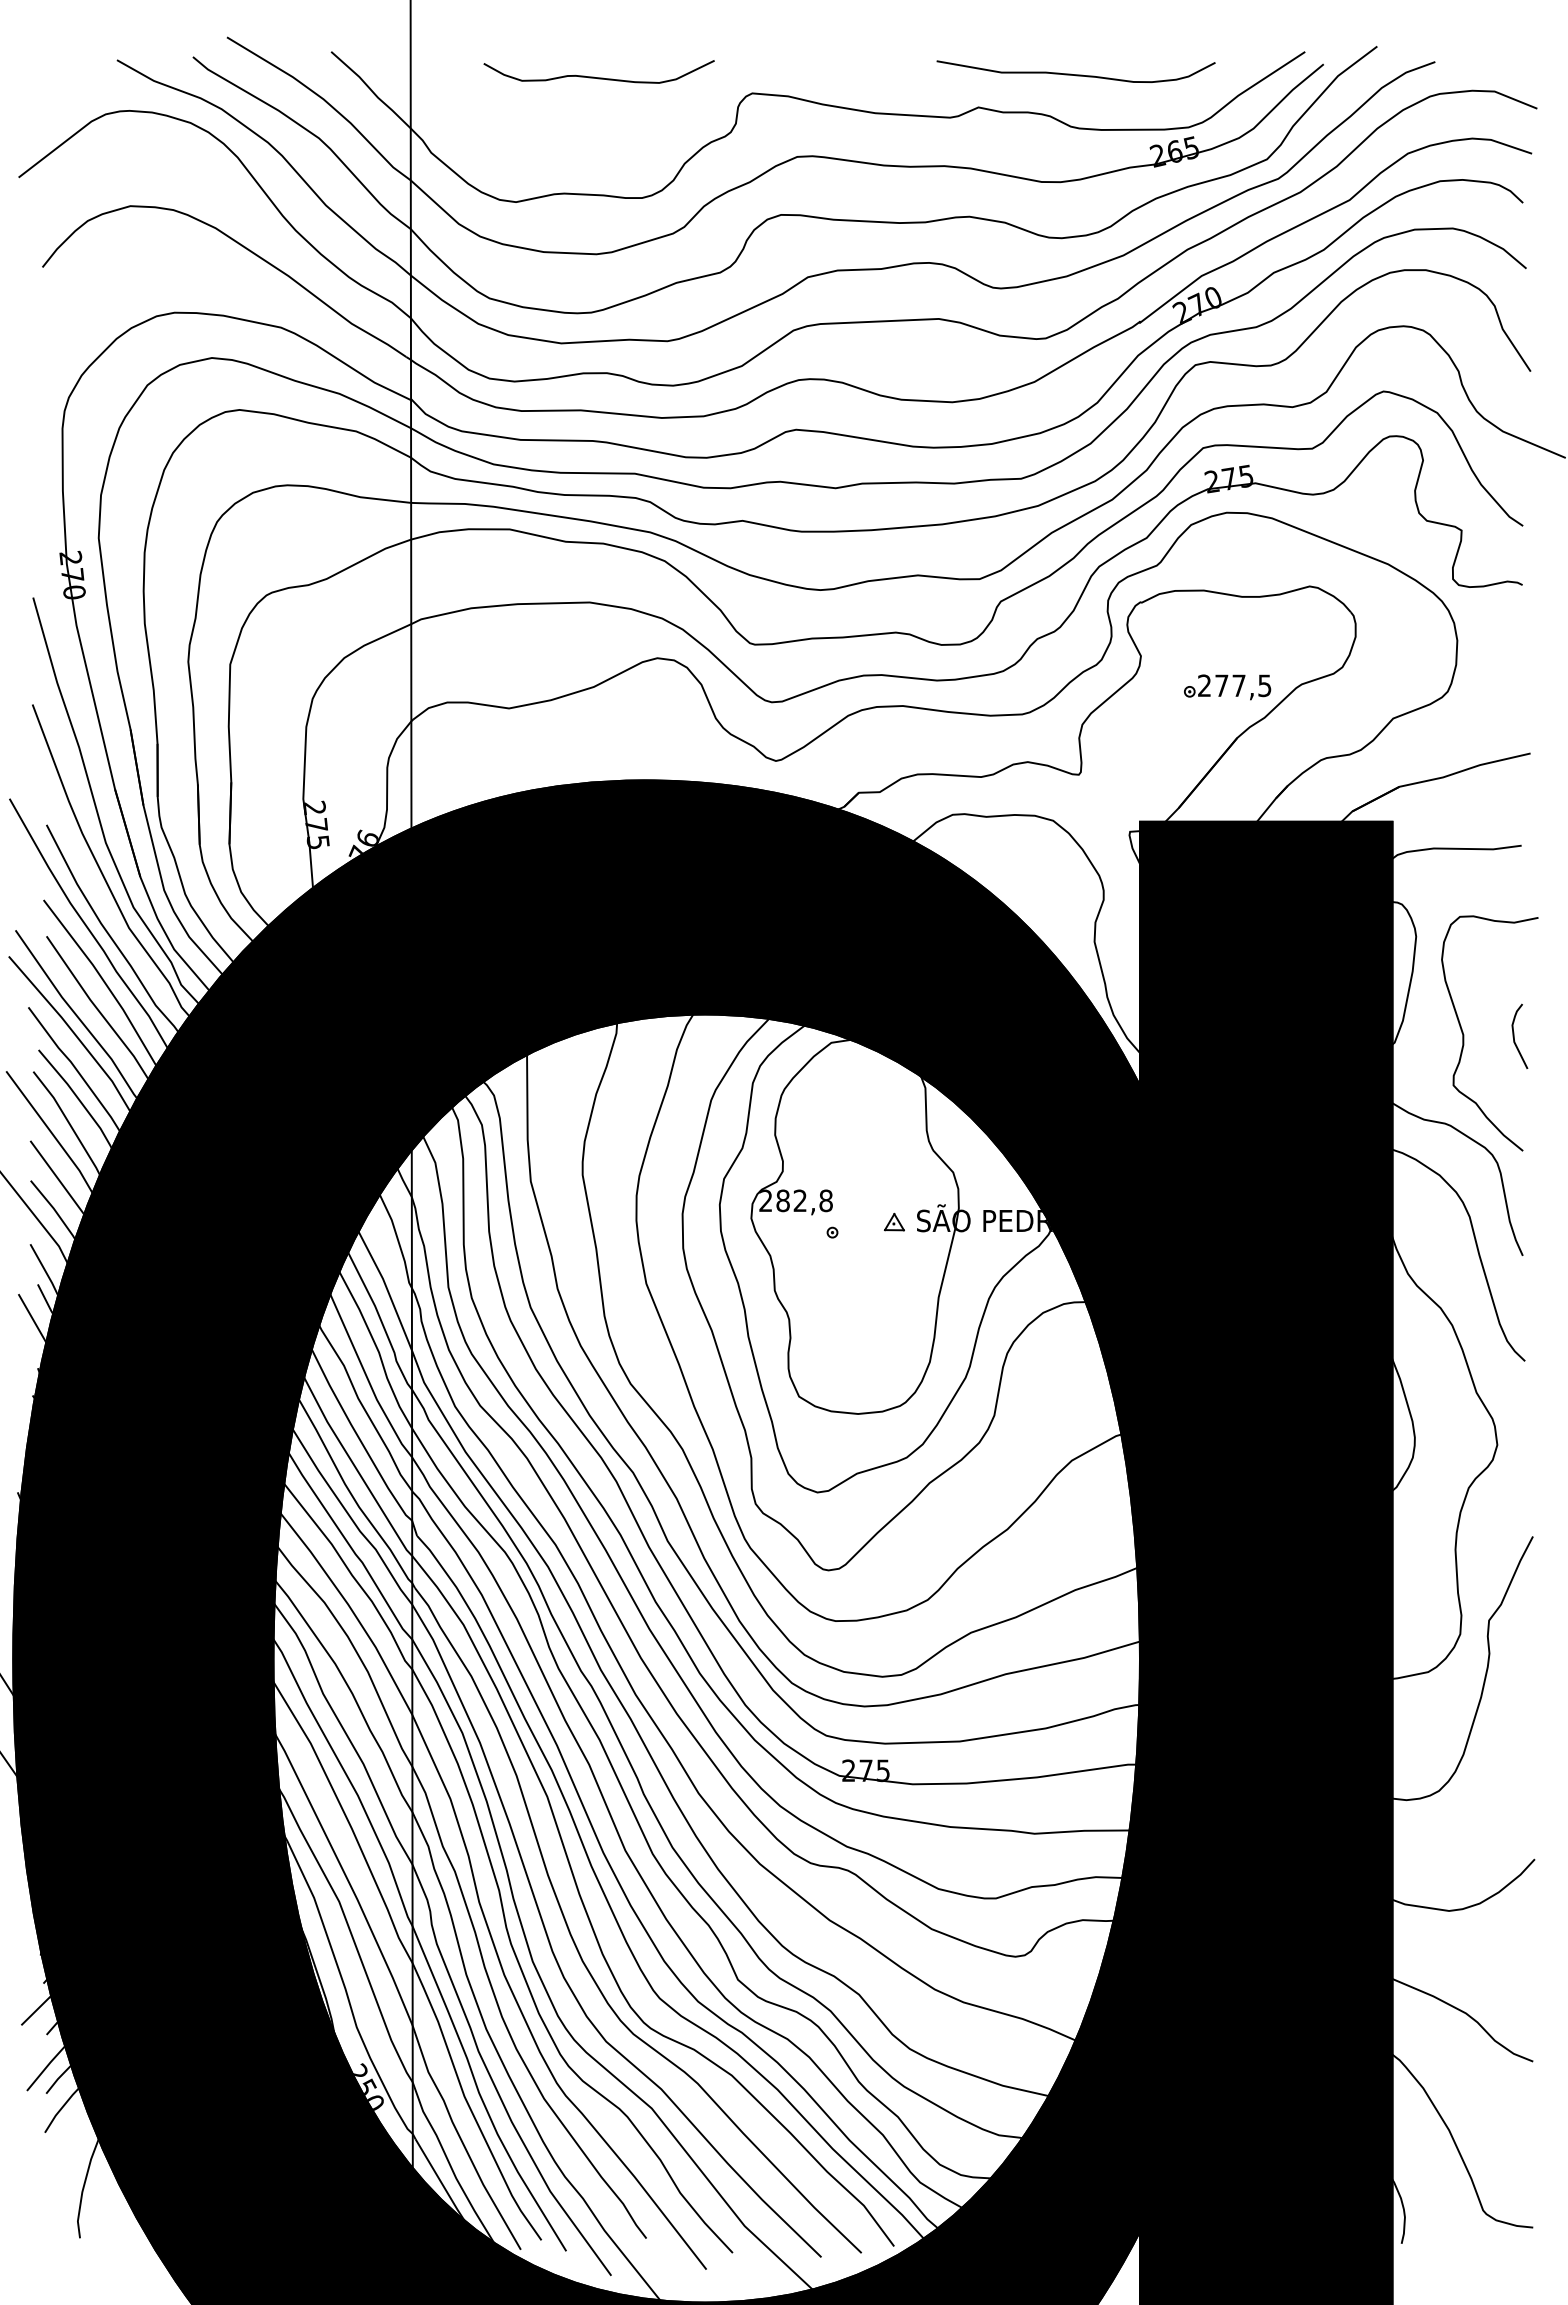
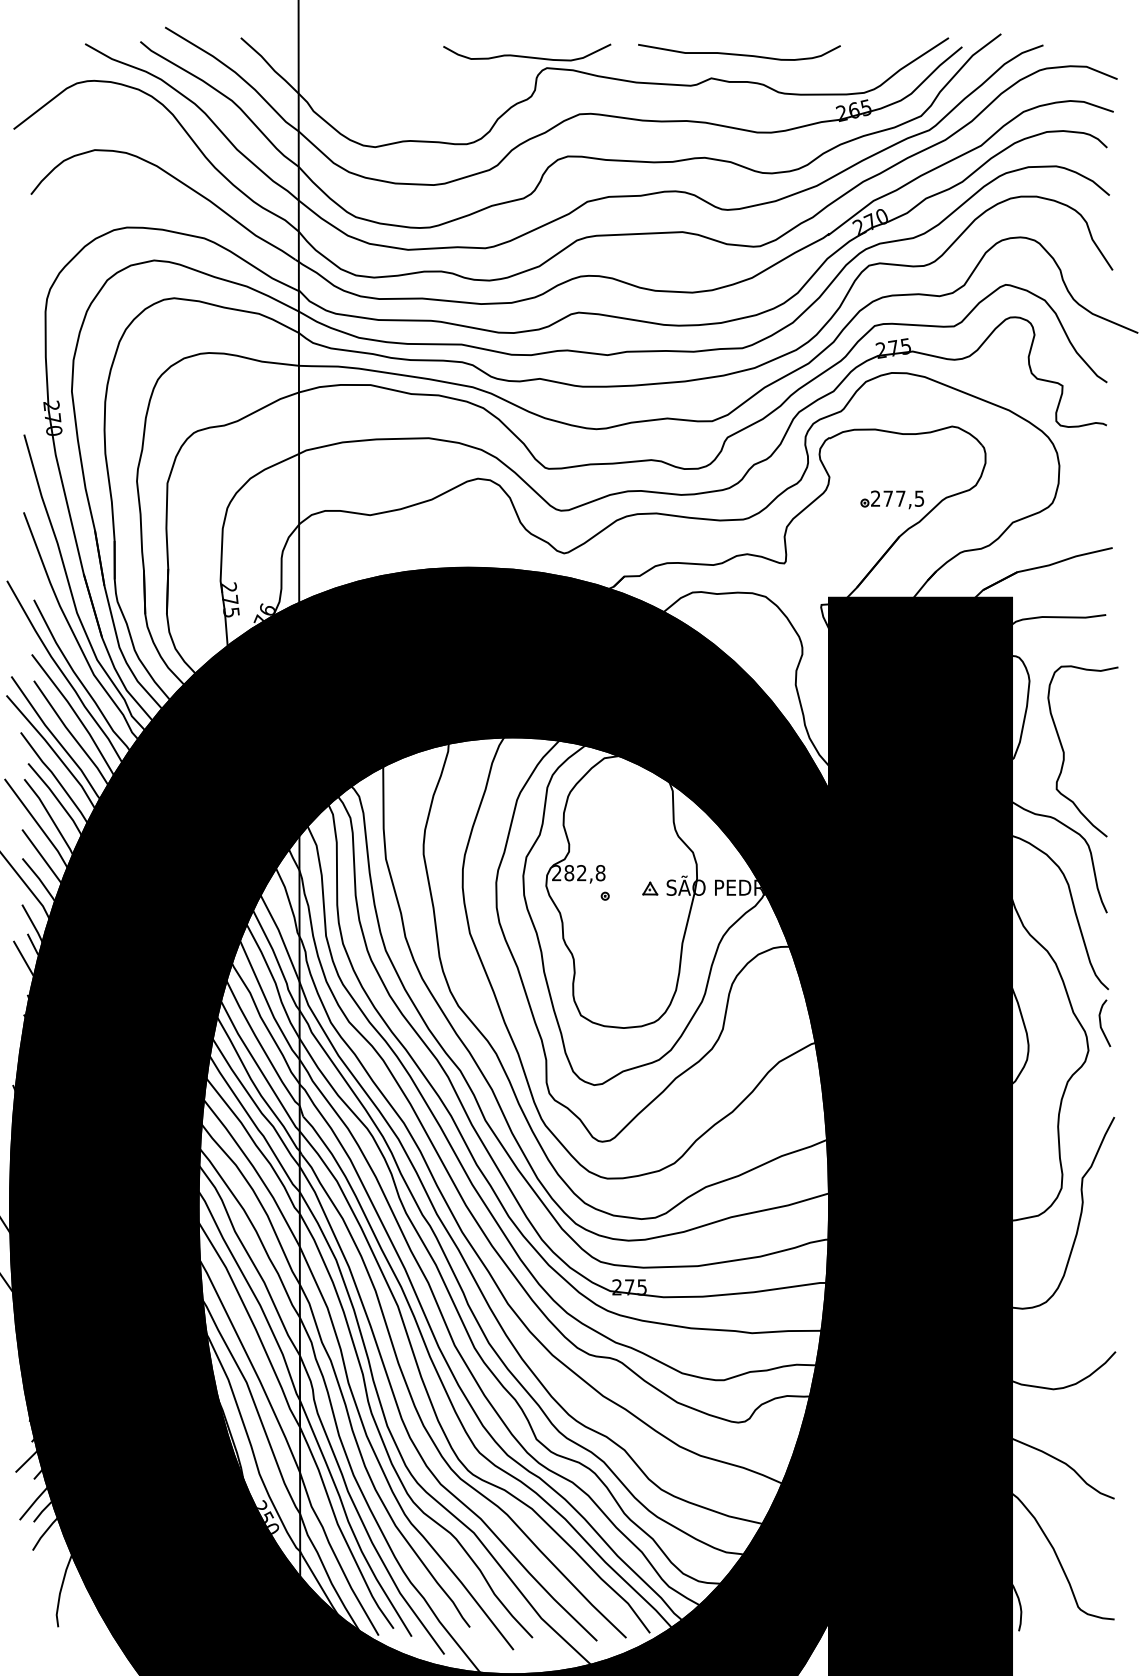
curve: (1075, 74) -> (739, 54), moved
curve: (598, 77) -> (526, 56), moved
curve: (1514, 1035) -> (1101, 1022), moved

